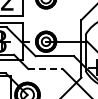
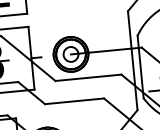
line: (46, 69) -> (76, 101), dashed -> solid

